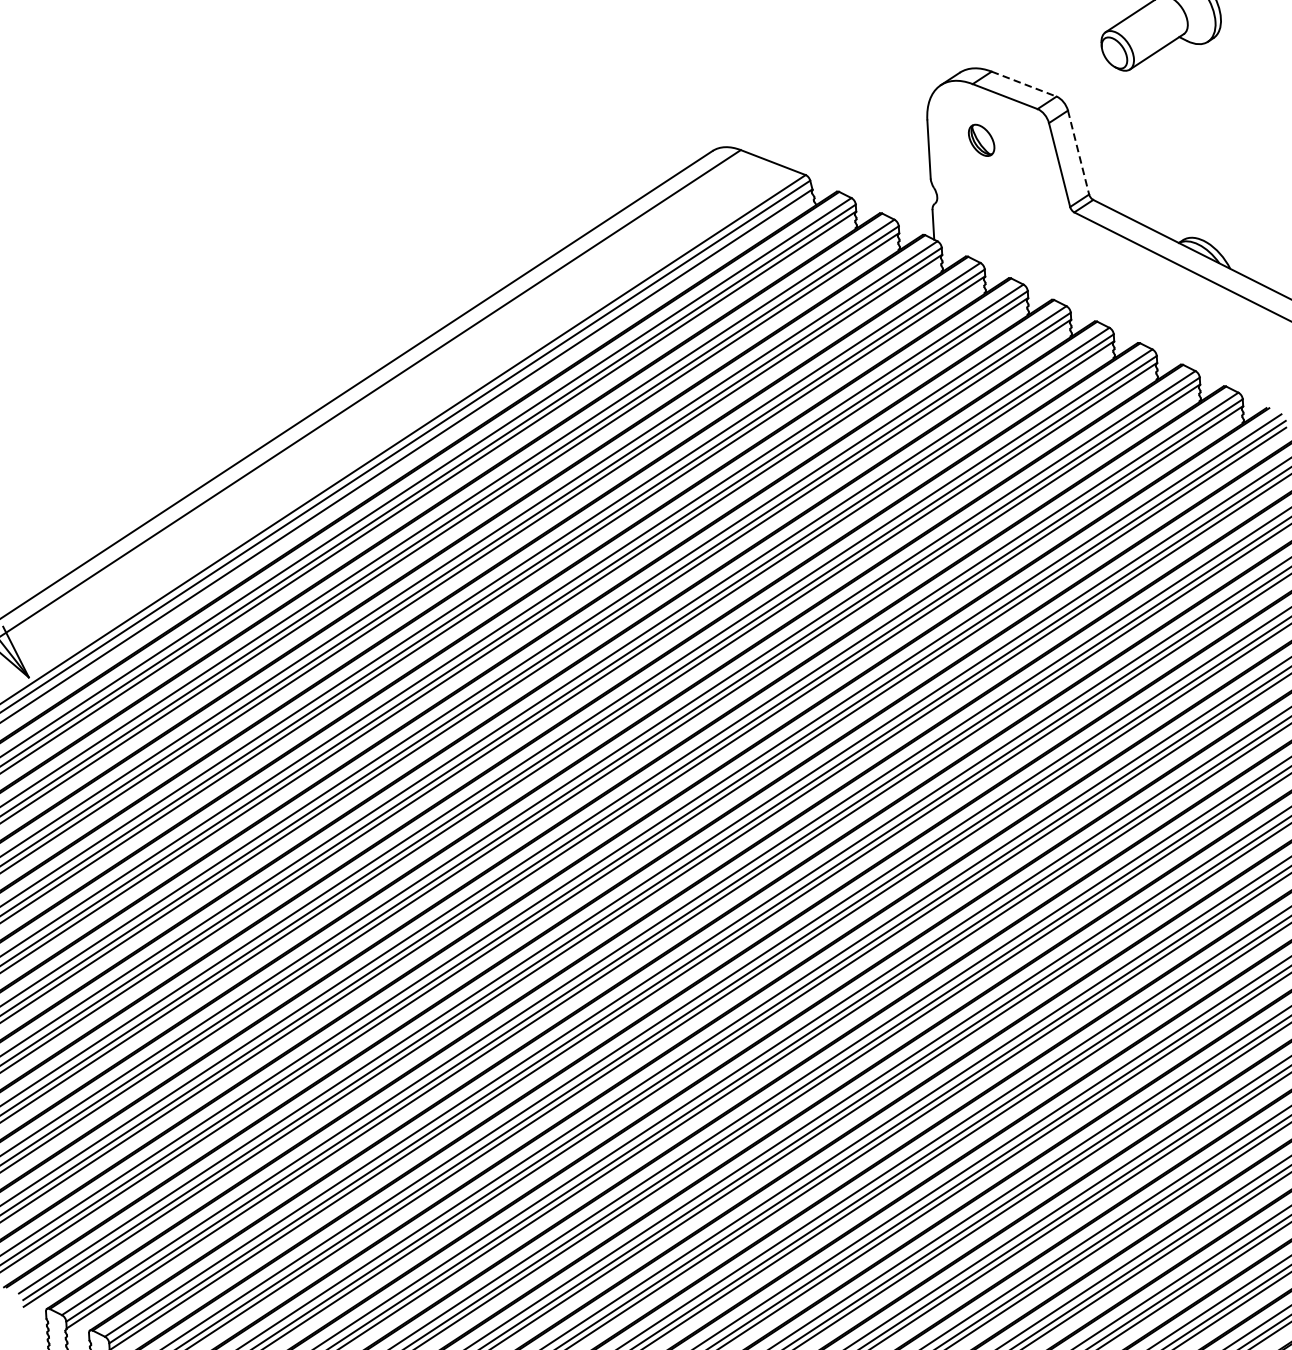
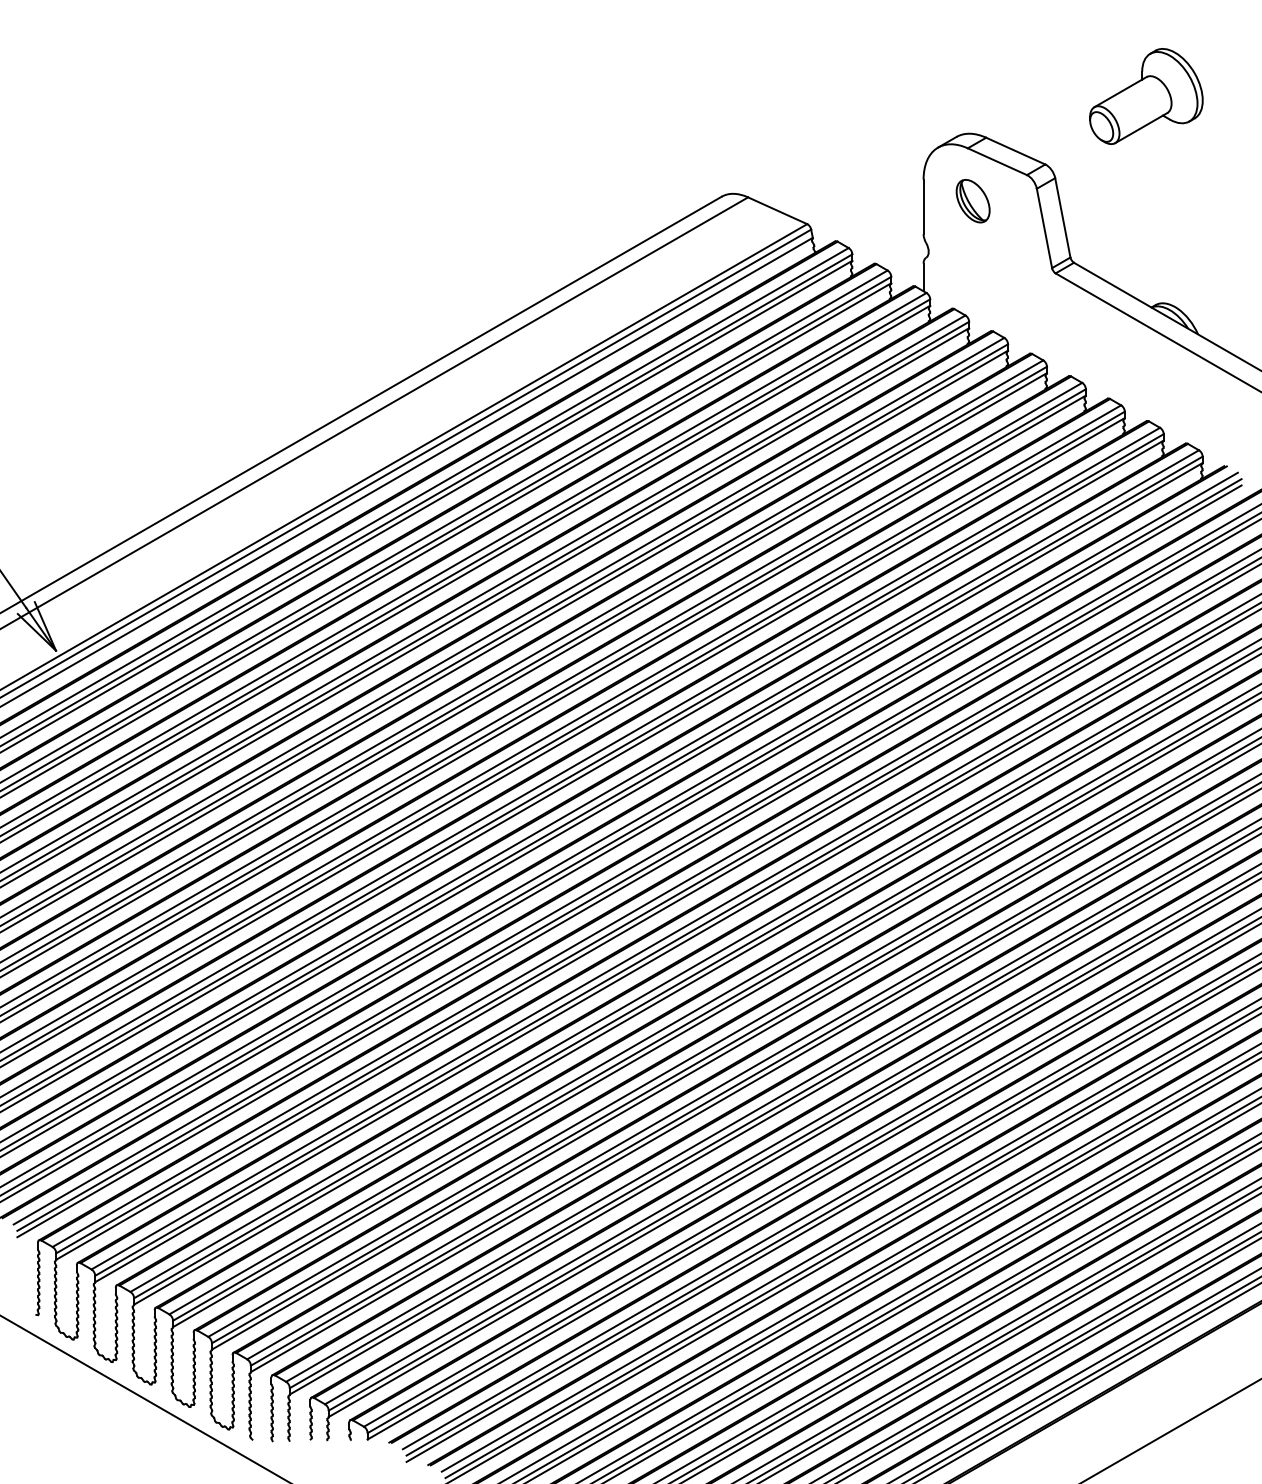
line: (1024, 84) -> (1016, 151), dashed -> solid
part: (980, 140) -> (972, 201), size x1.43
line: (1078, 153) -> (1062, 218), dashed -> solid

